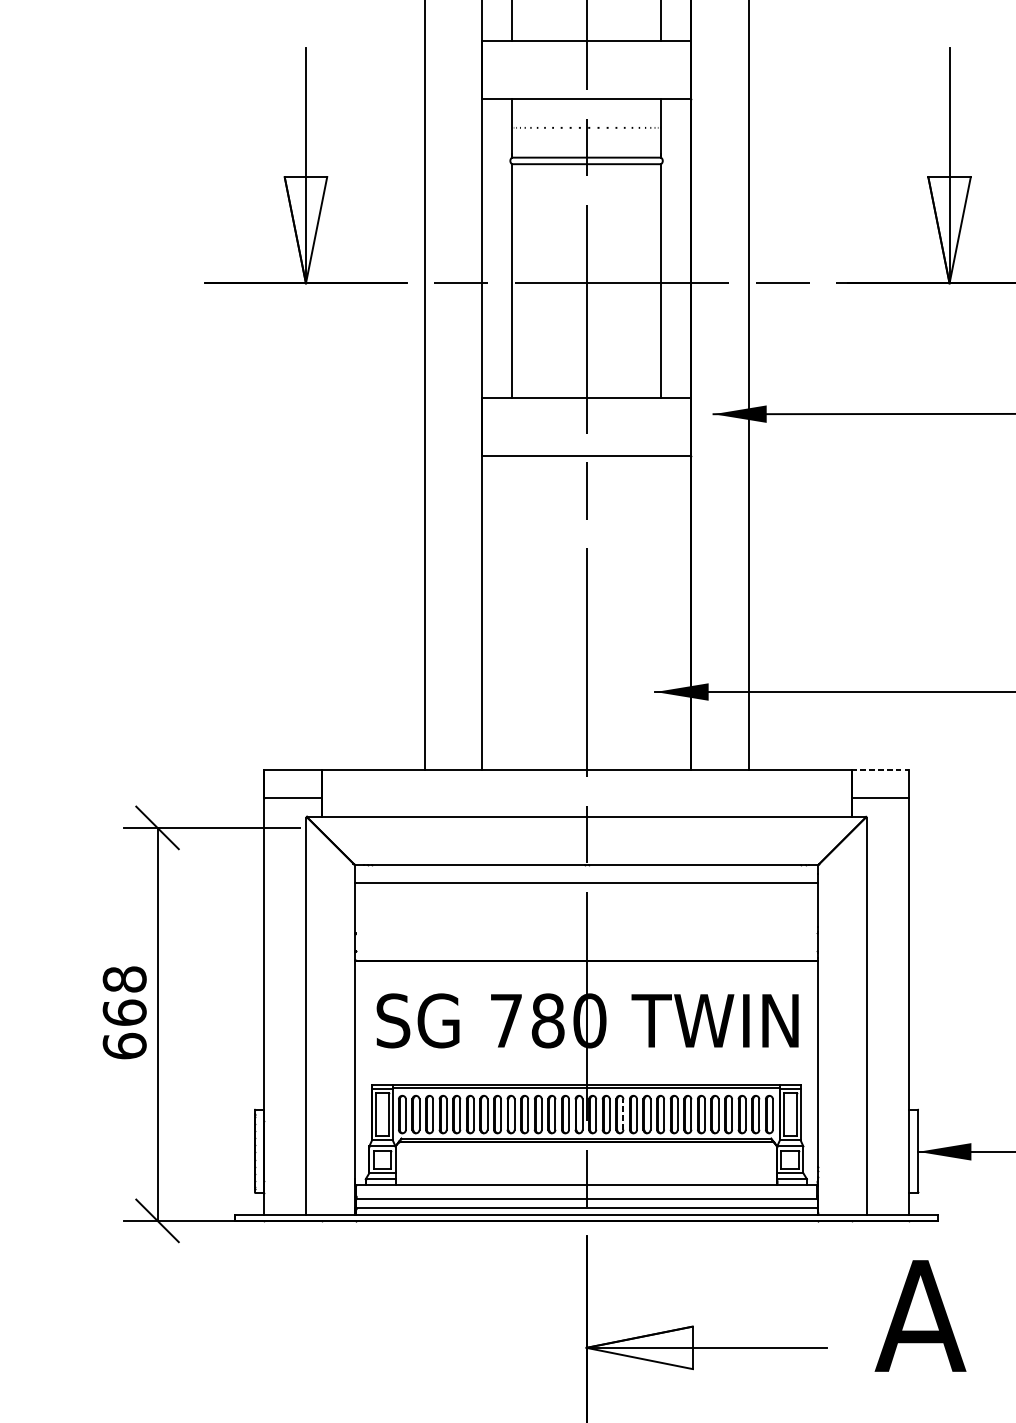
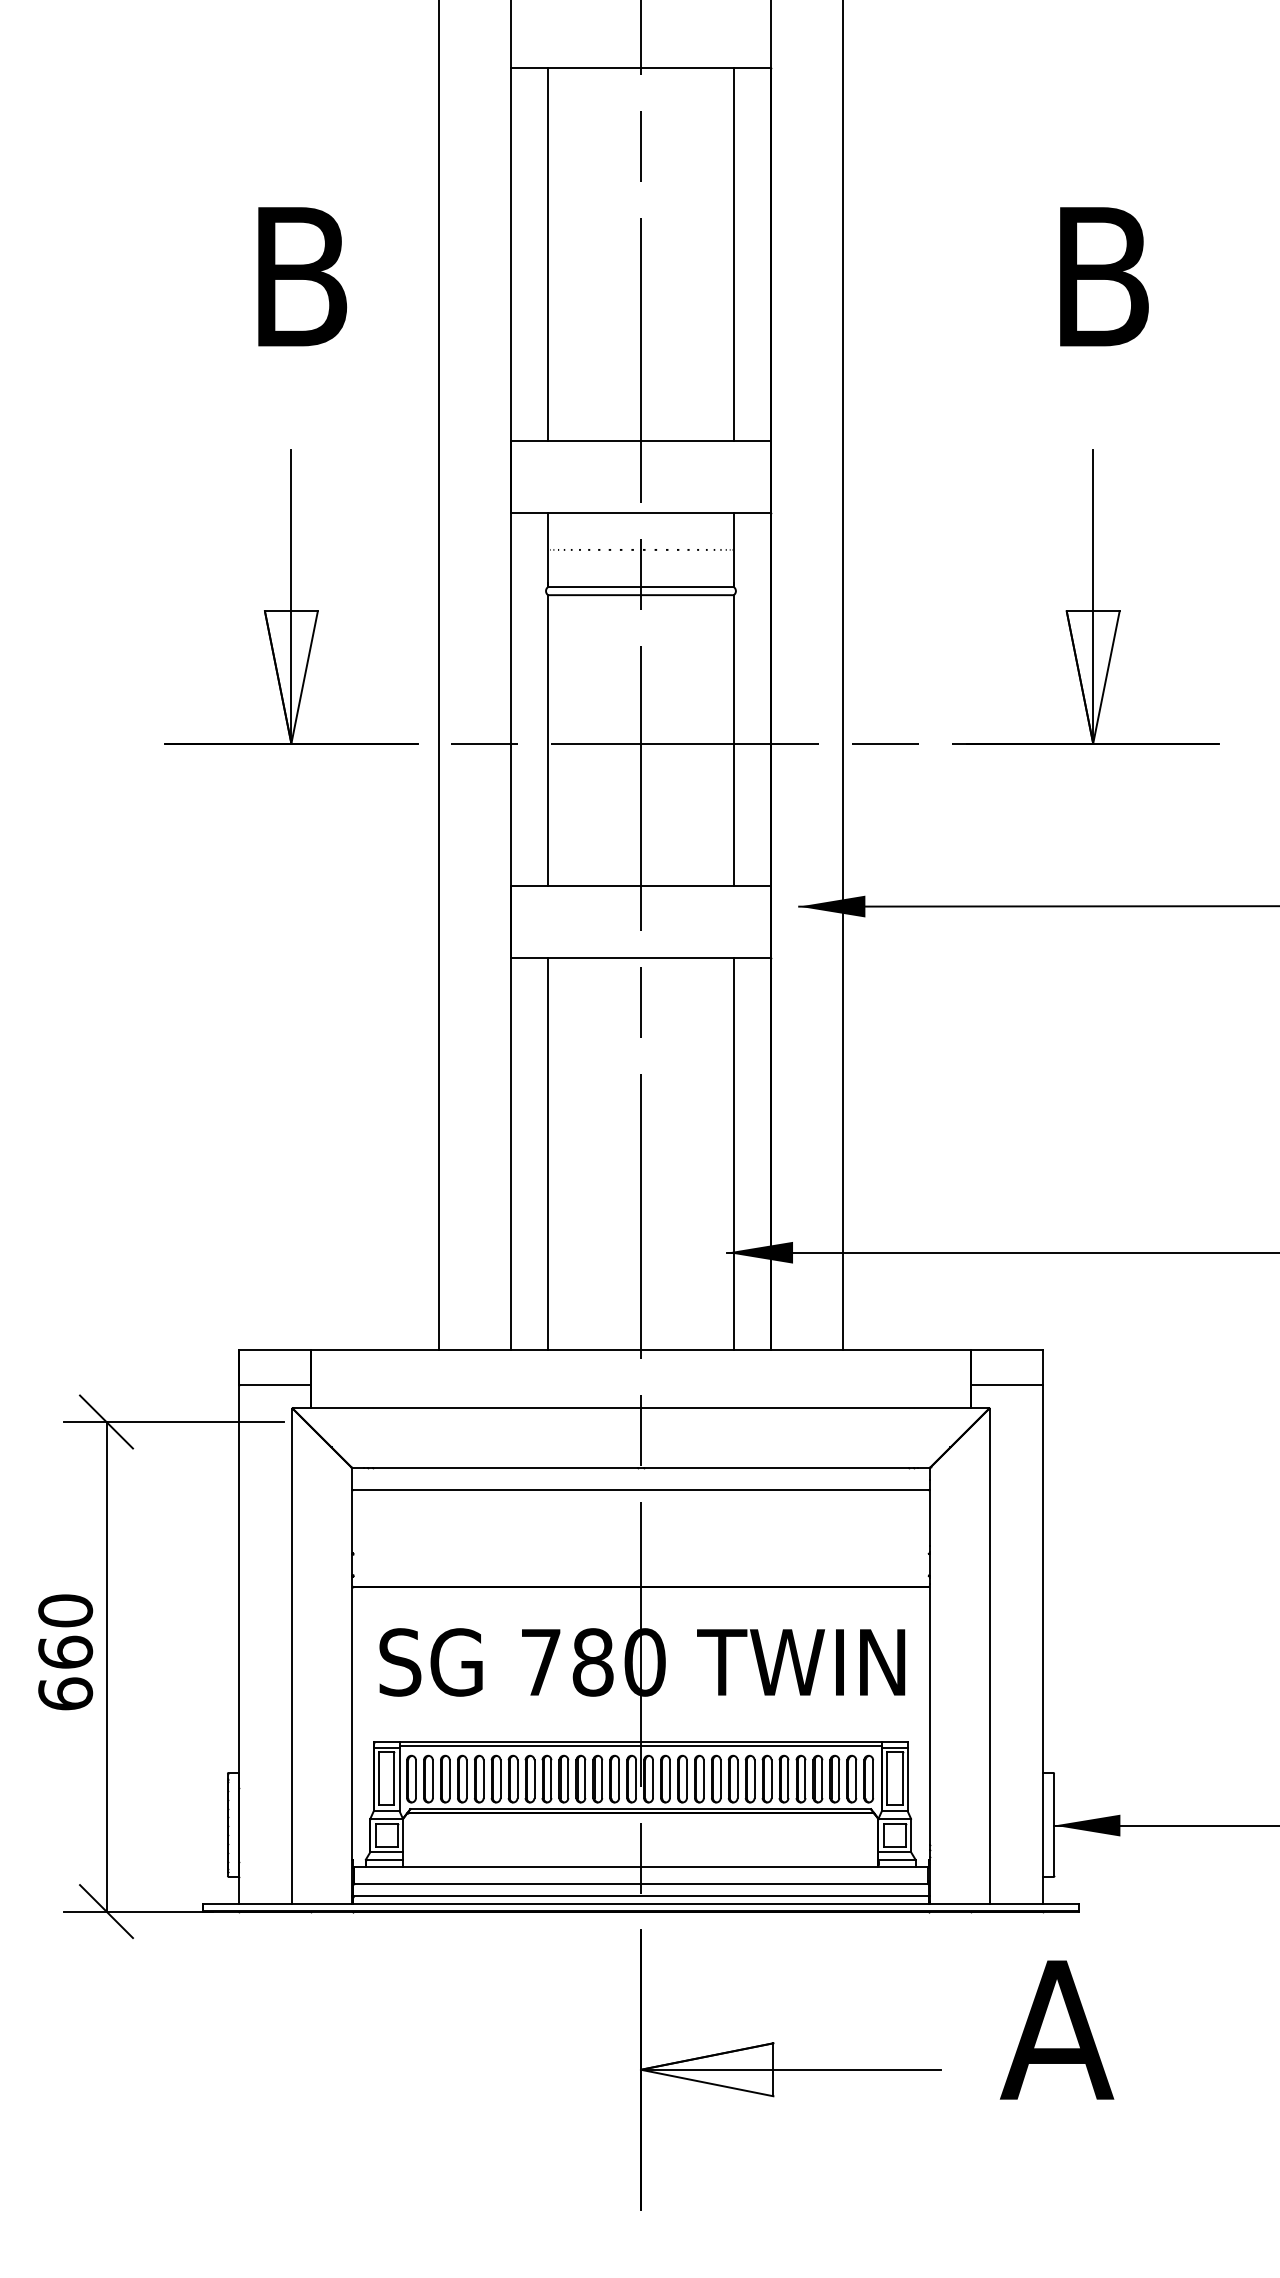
line: (512, 613) -> (548, 1154), added
line: (660, 613) -> (733, 1154), added
line: (880, 770) -> (1007, 1350), dashed -> solid
text: (124, 979) -> (65, 1610), 668 -> 660
line: (623, 1114) -> (686, 1779), dashed -> solid

